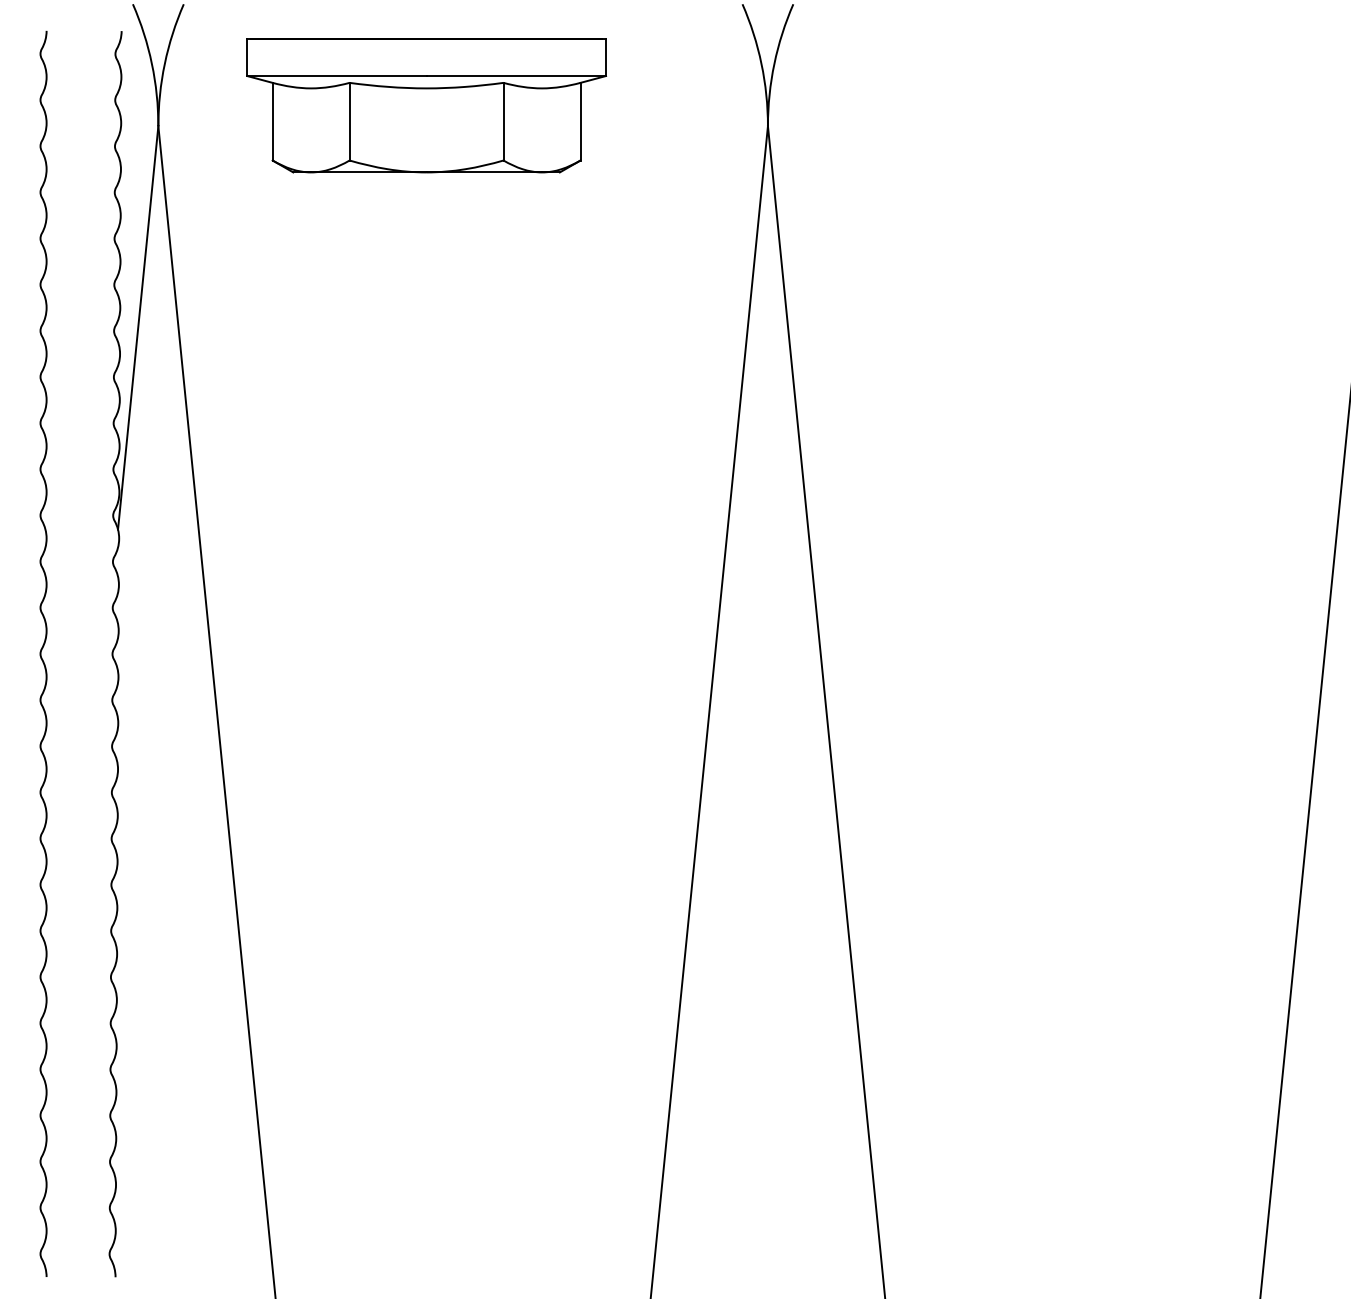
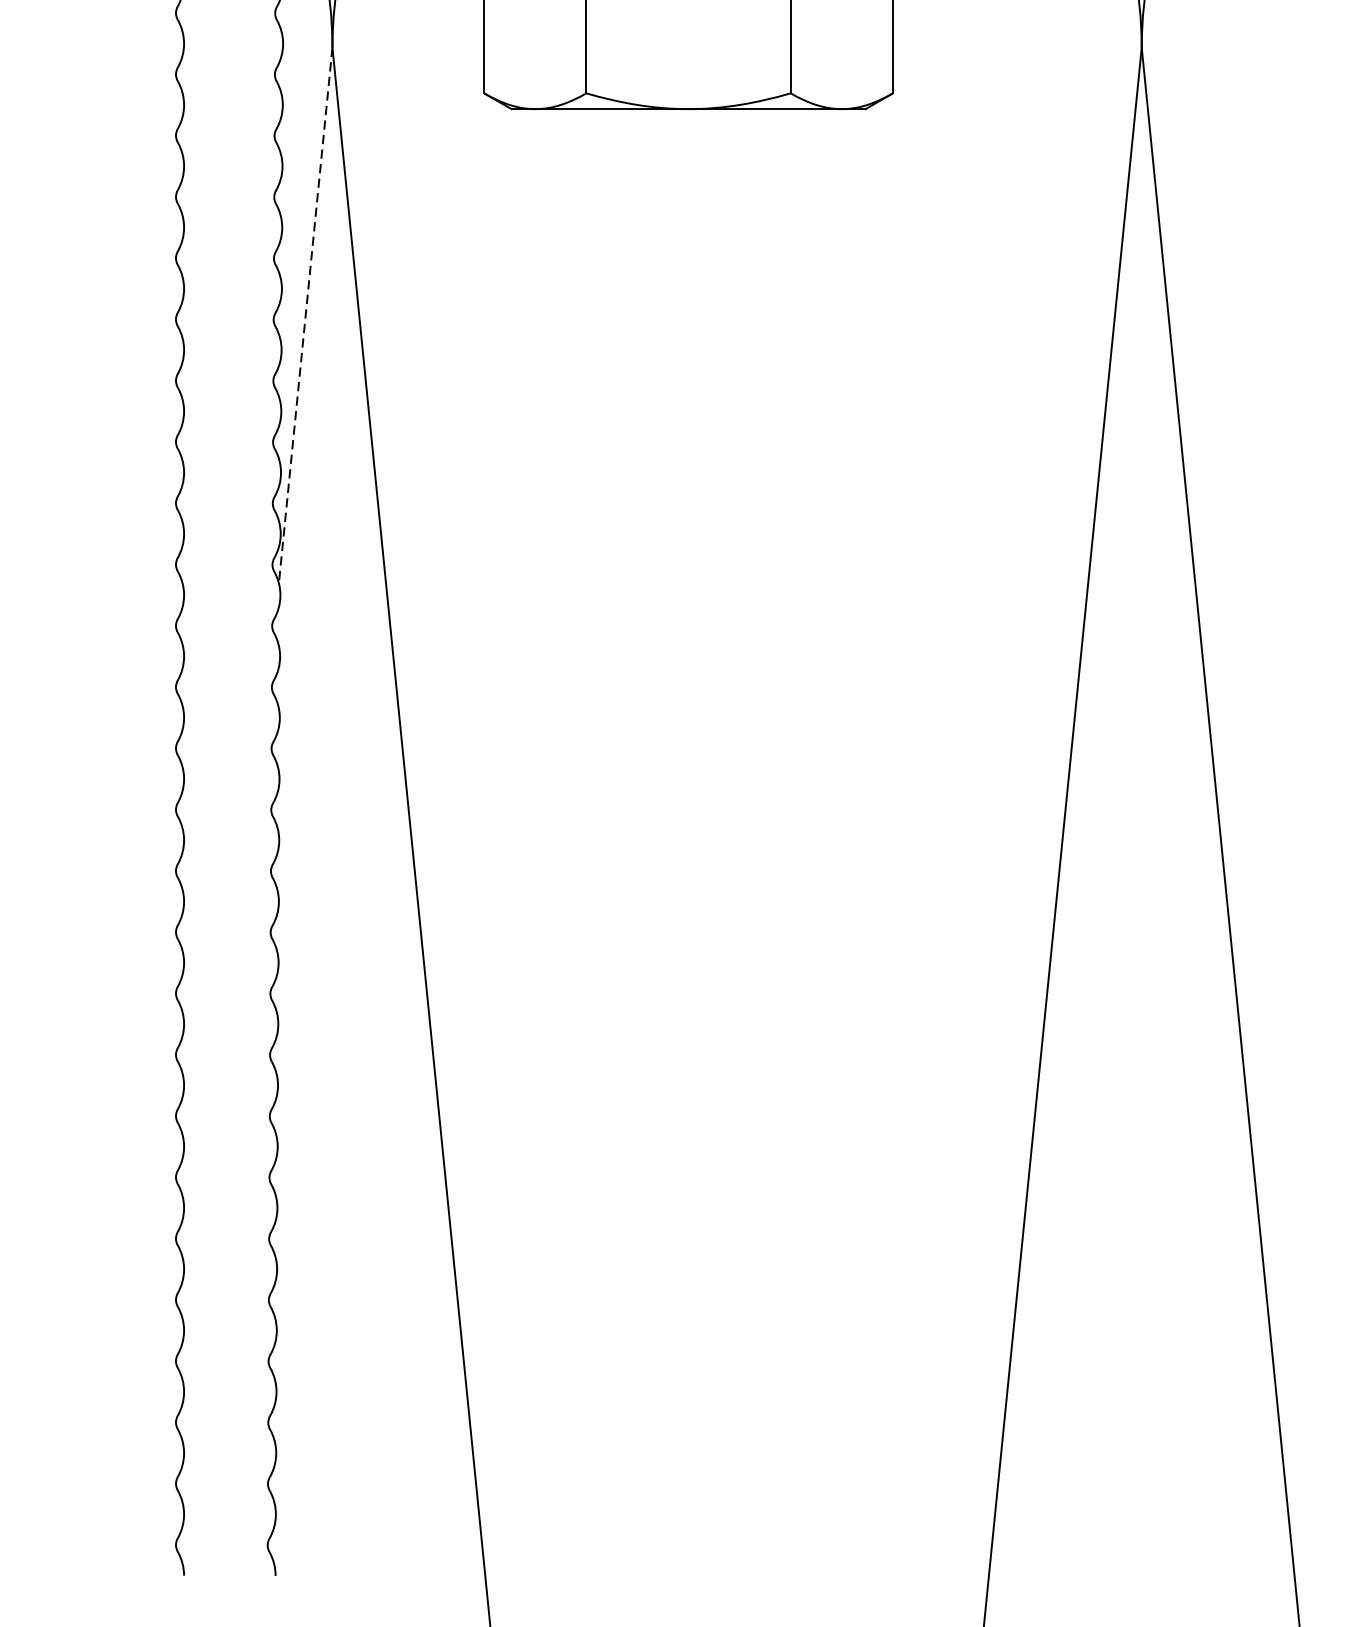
line: (138, 327) -> (306, 315), solid -> dashed

